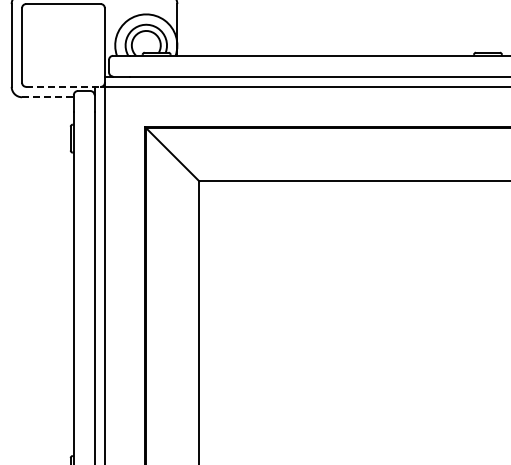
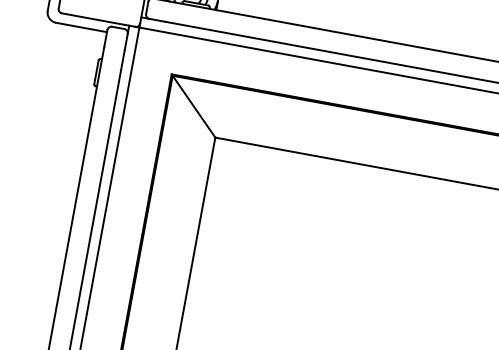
line: (63, 86) -> (98, 19), dashed -> solid
line: (47, 97) -> (81, 27), dashed -> solid

